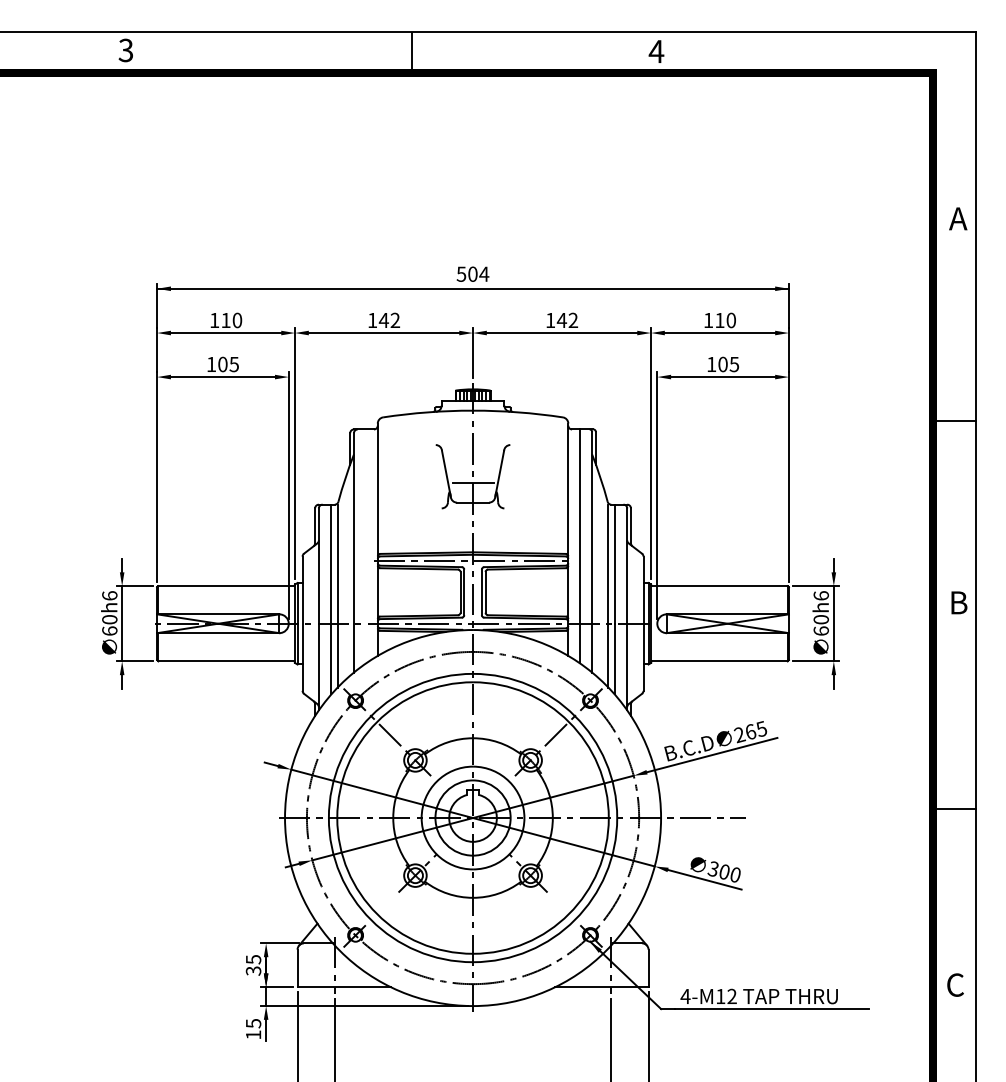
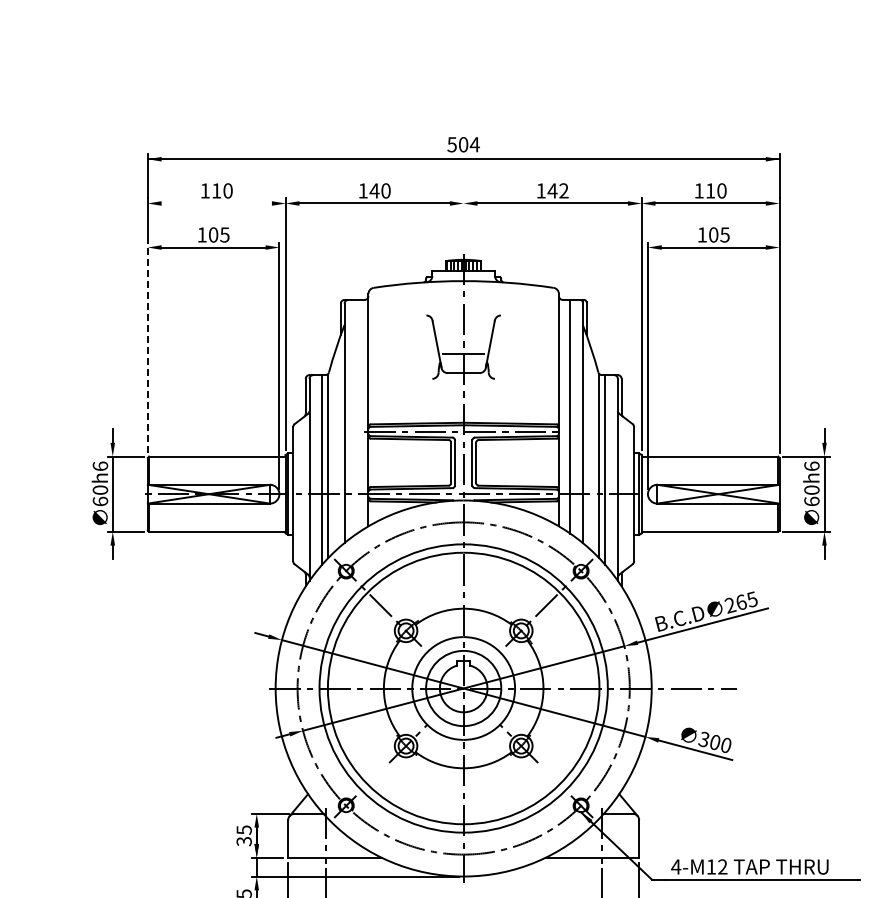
text: (395, 320) -> (386, 190), 142 -> 140
line: (225, 333) -> (216, 203), removed
line: (473, 353) -> (464, 223), removed
line: (157, 476) -> (148, 346), solid -> dashed

